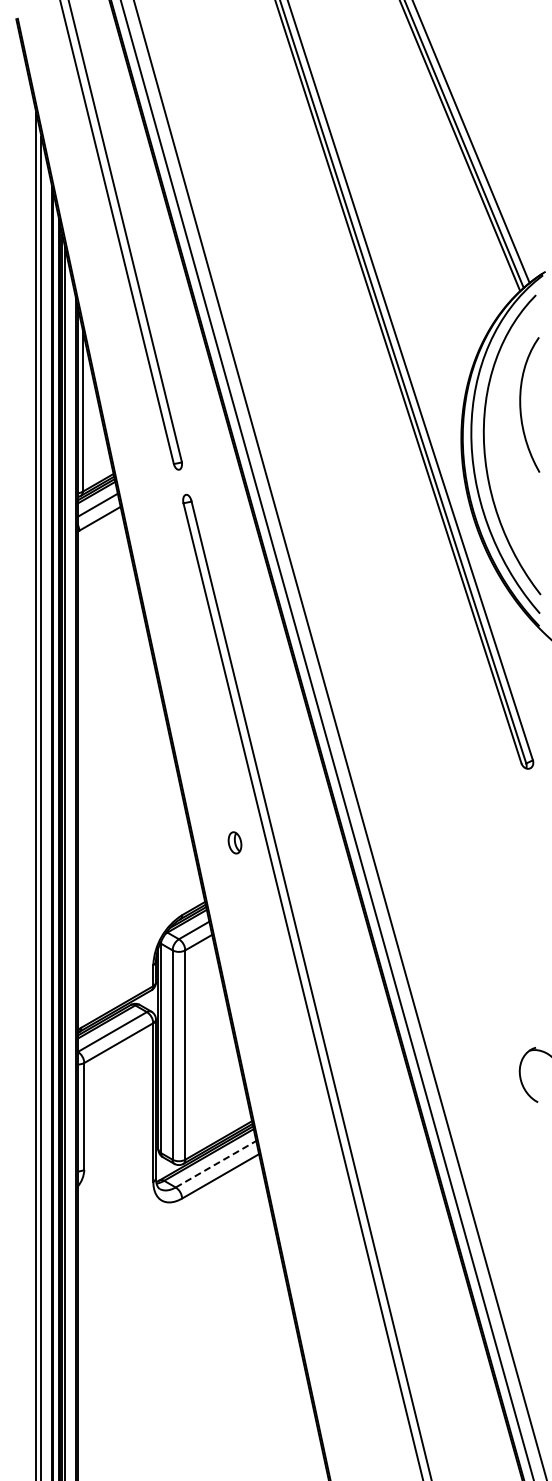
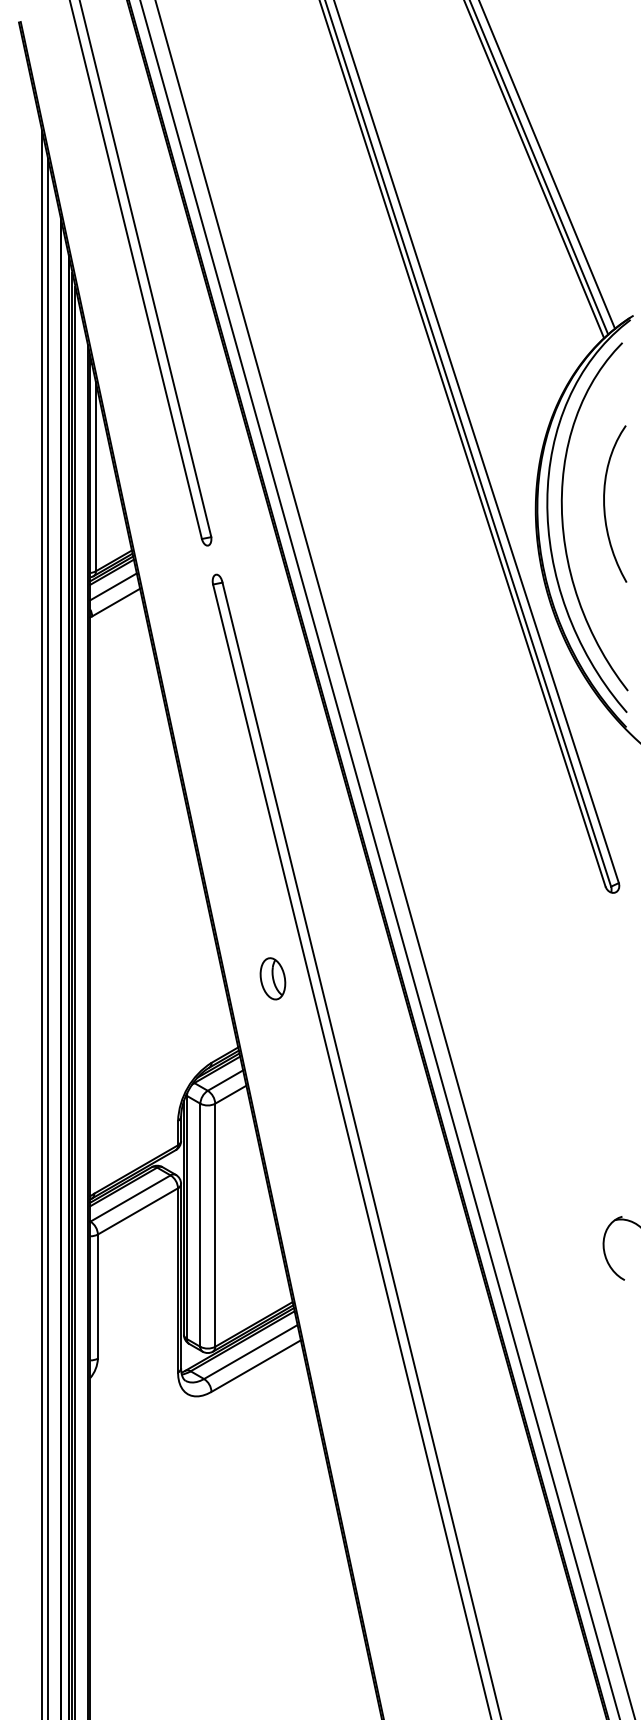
curve: (521, 404) -> (605, 503), moved
part: (234, 842) -> (272, 978), size x1.67
line: (216, 1163) -> (251, 1351), dashed -> solid

